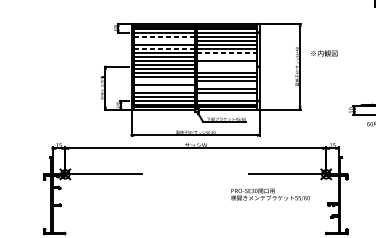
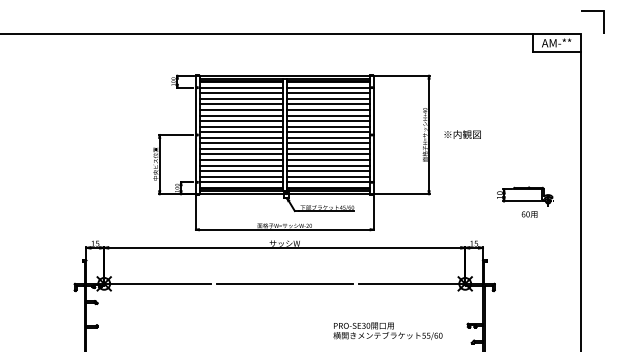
line: (164, 36) -> (241, 93), dashed -> solid
line: (163, 40) -> (240, 98), added
line: (164, 48) -> (241, 109), dashed -> solid
line: (227, 52) -> (328, 115), dashed -> solid
text: (324, 53) -> (462, 134), moved
line: (226, 57) -> (327, 121), added
line: (226, 64) -> (327, 132), added
line: (226, 68) -> (327, 137), added
line: (163, 80) -> (240, 154), added
line: (226, 85) -> (327, 160), added
line: (163, 88) -> (240, 165), added
line: (226, 96) -> (327, 176), added
line: (195, 174) -> (284, 283), added
text: (270, 194) -> (387, 330), moved

